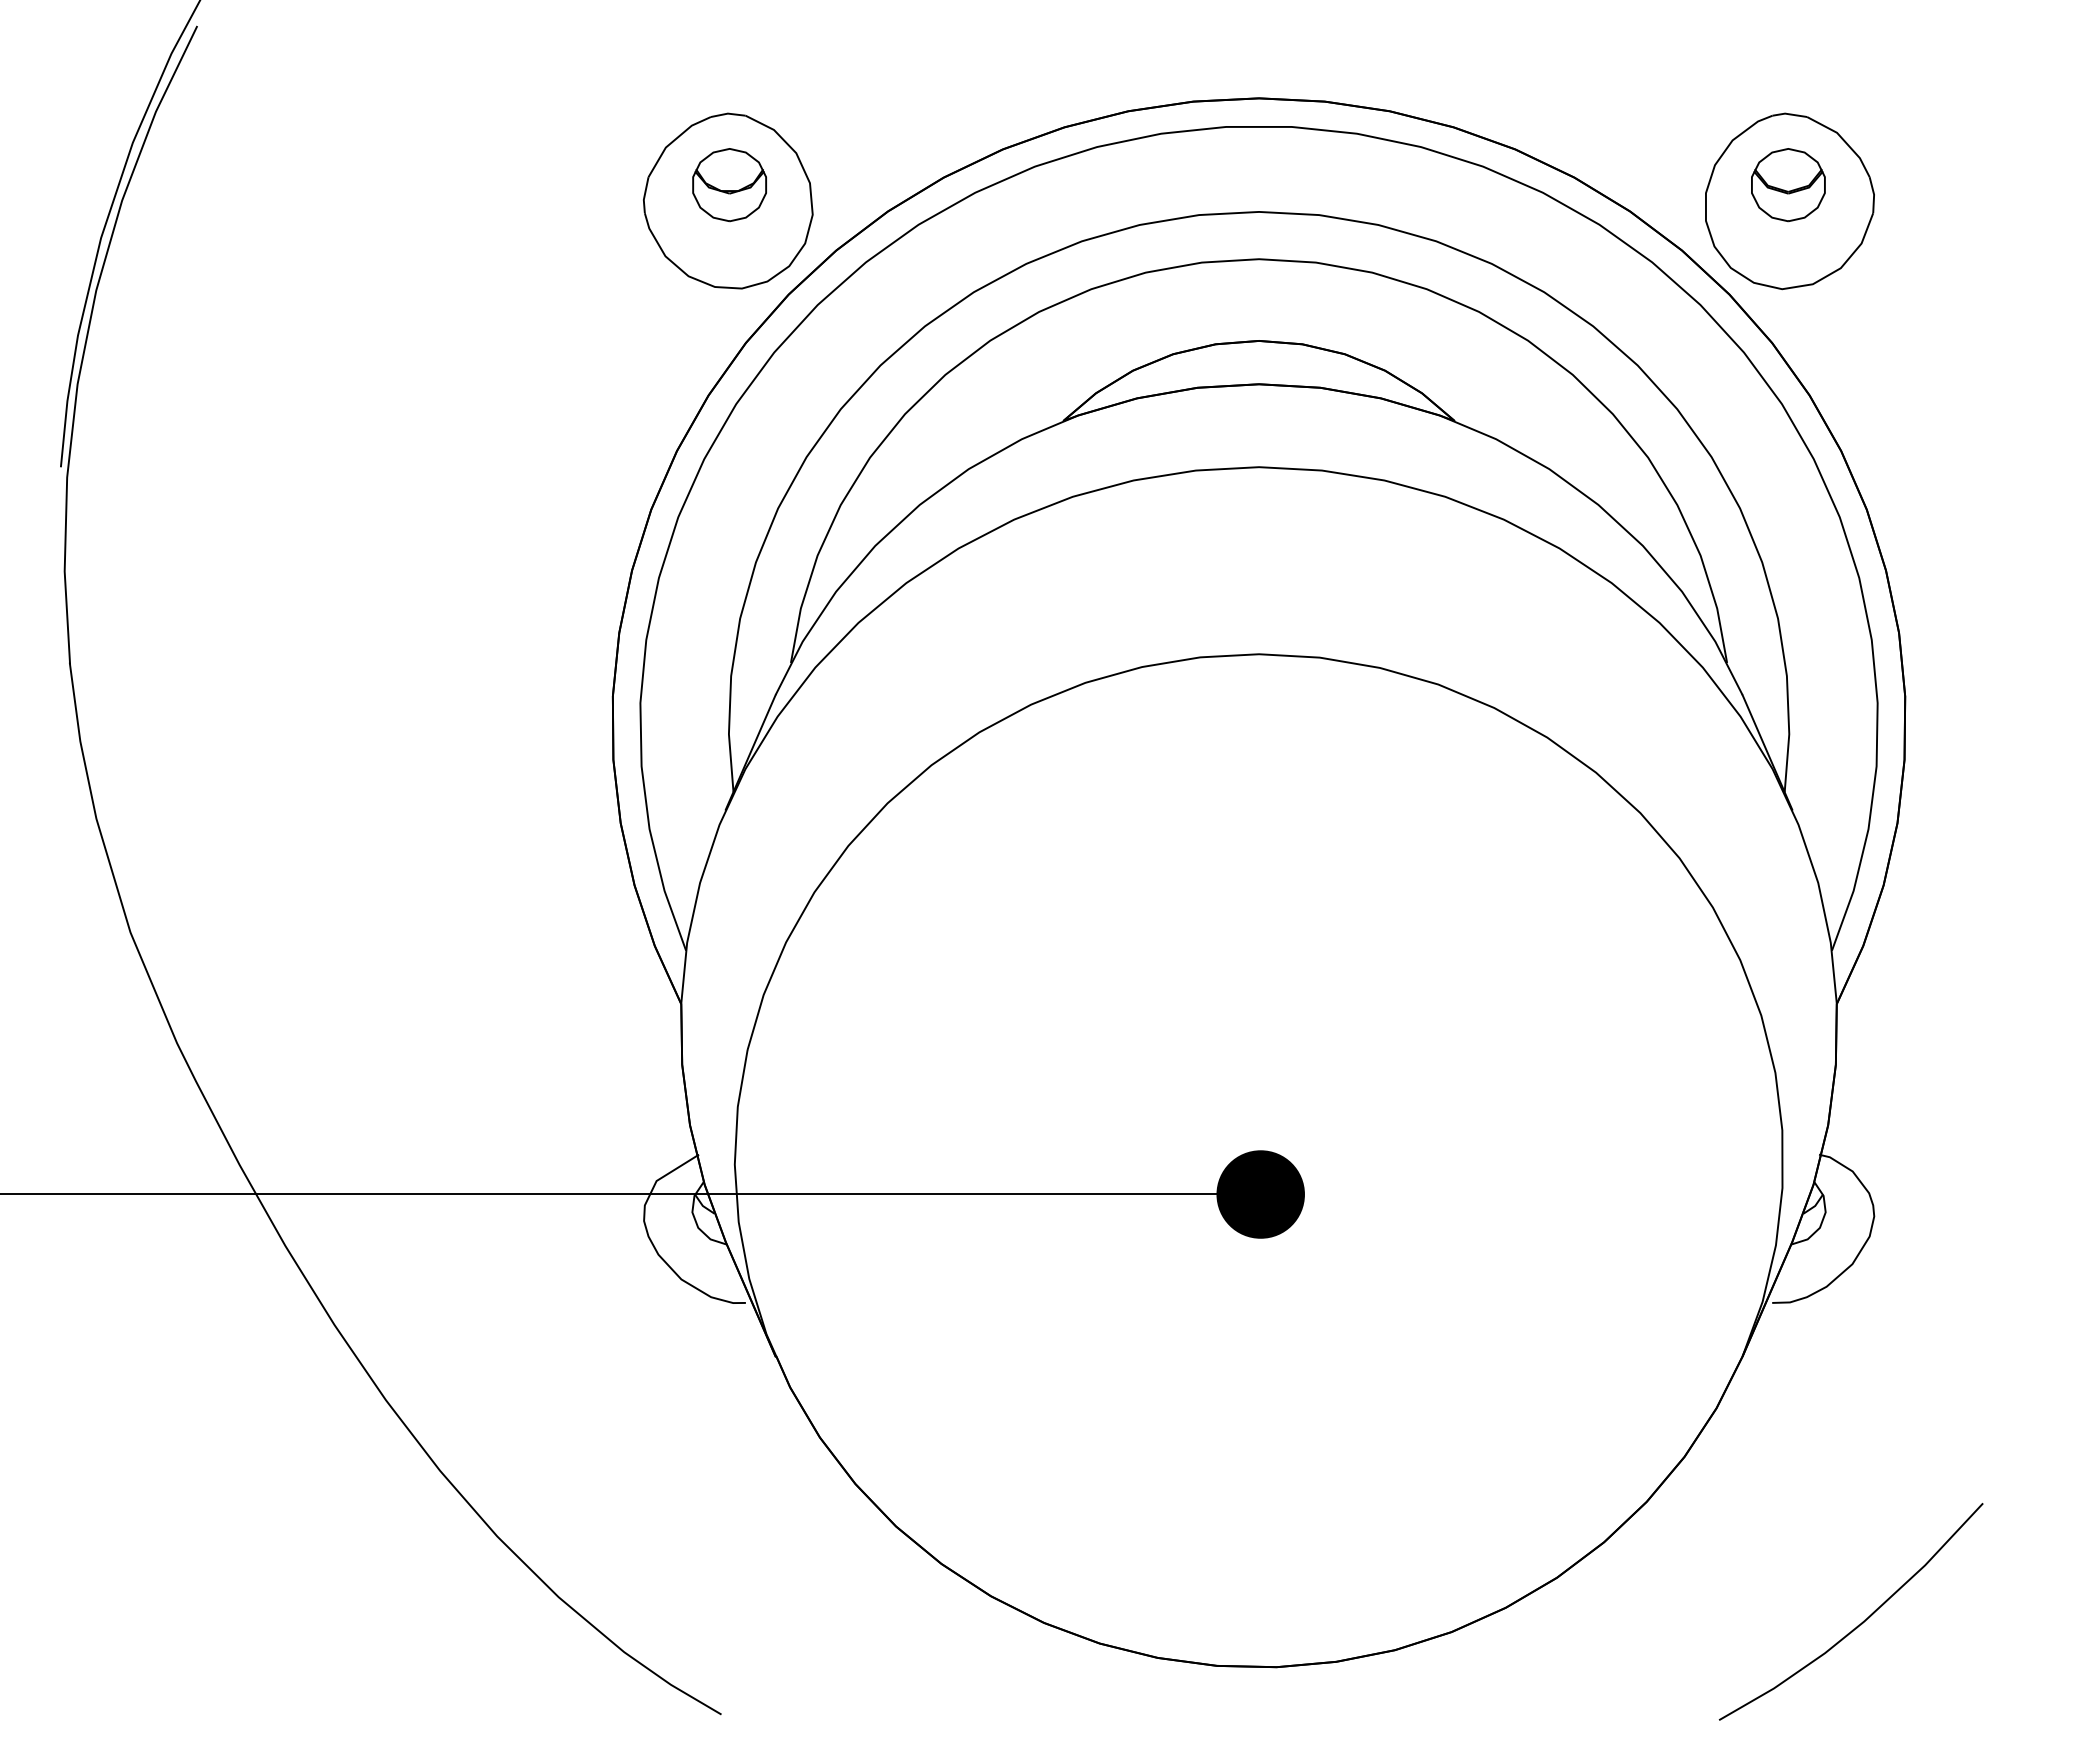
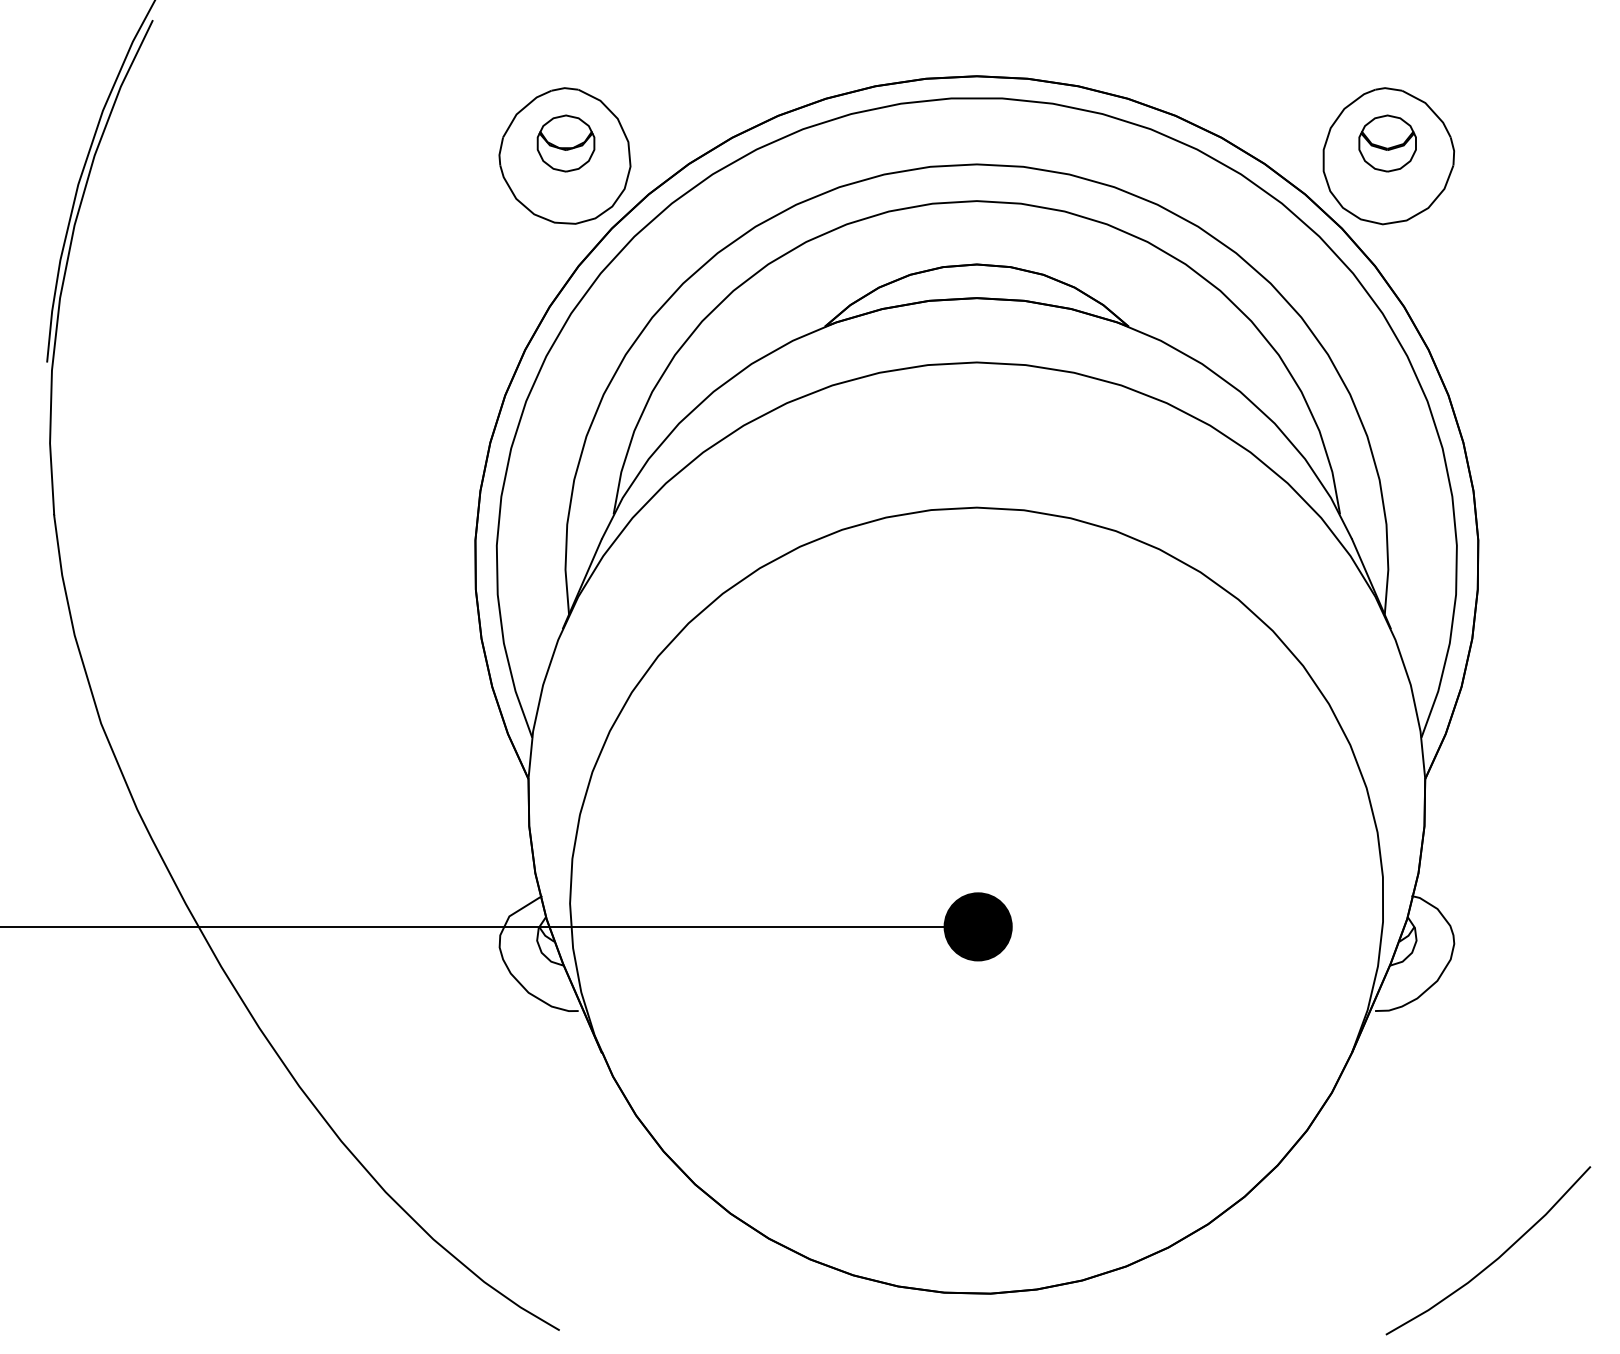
curve: (1861, 1622) -> (1496, 1259), moved

